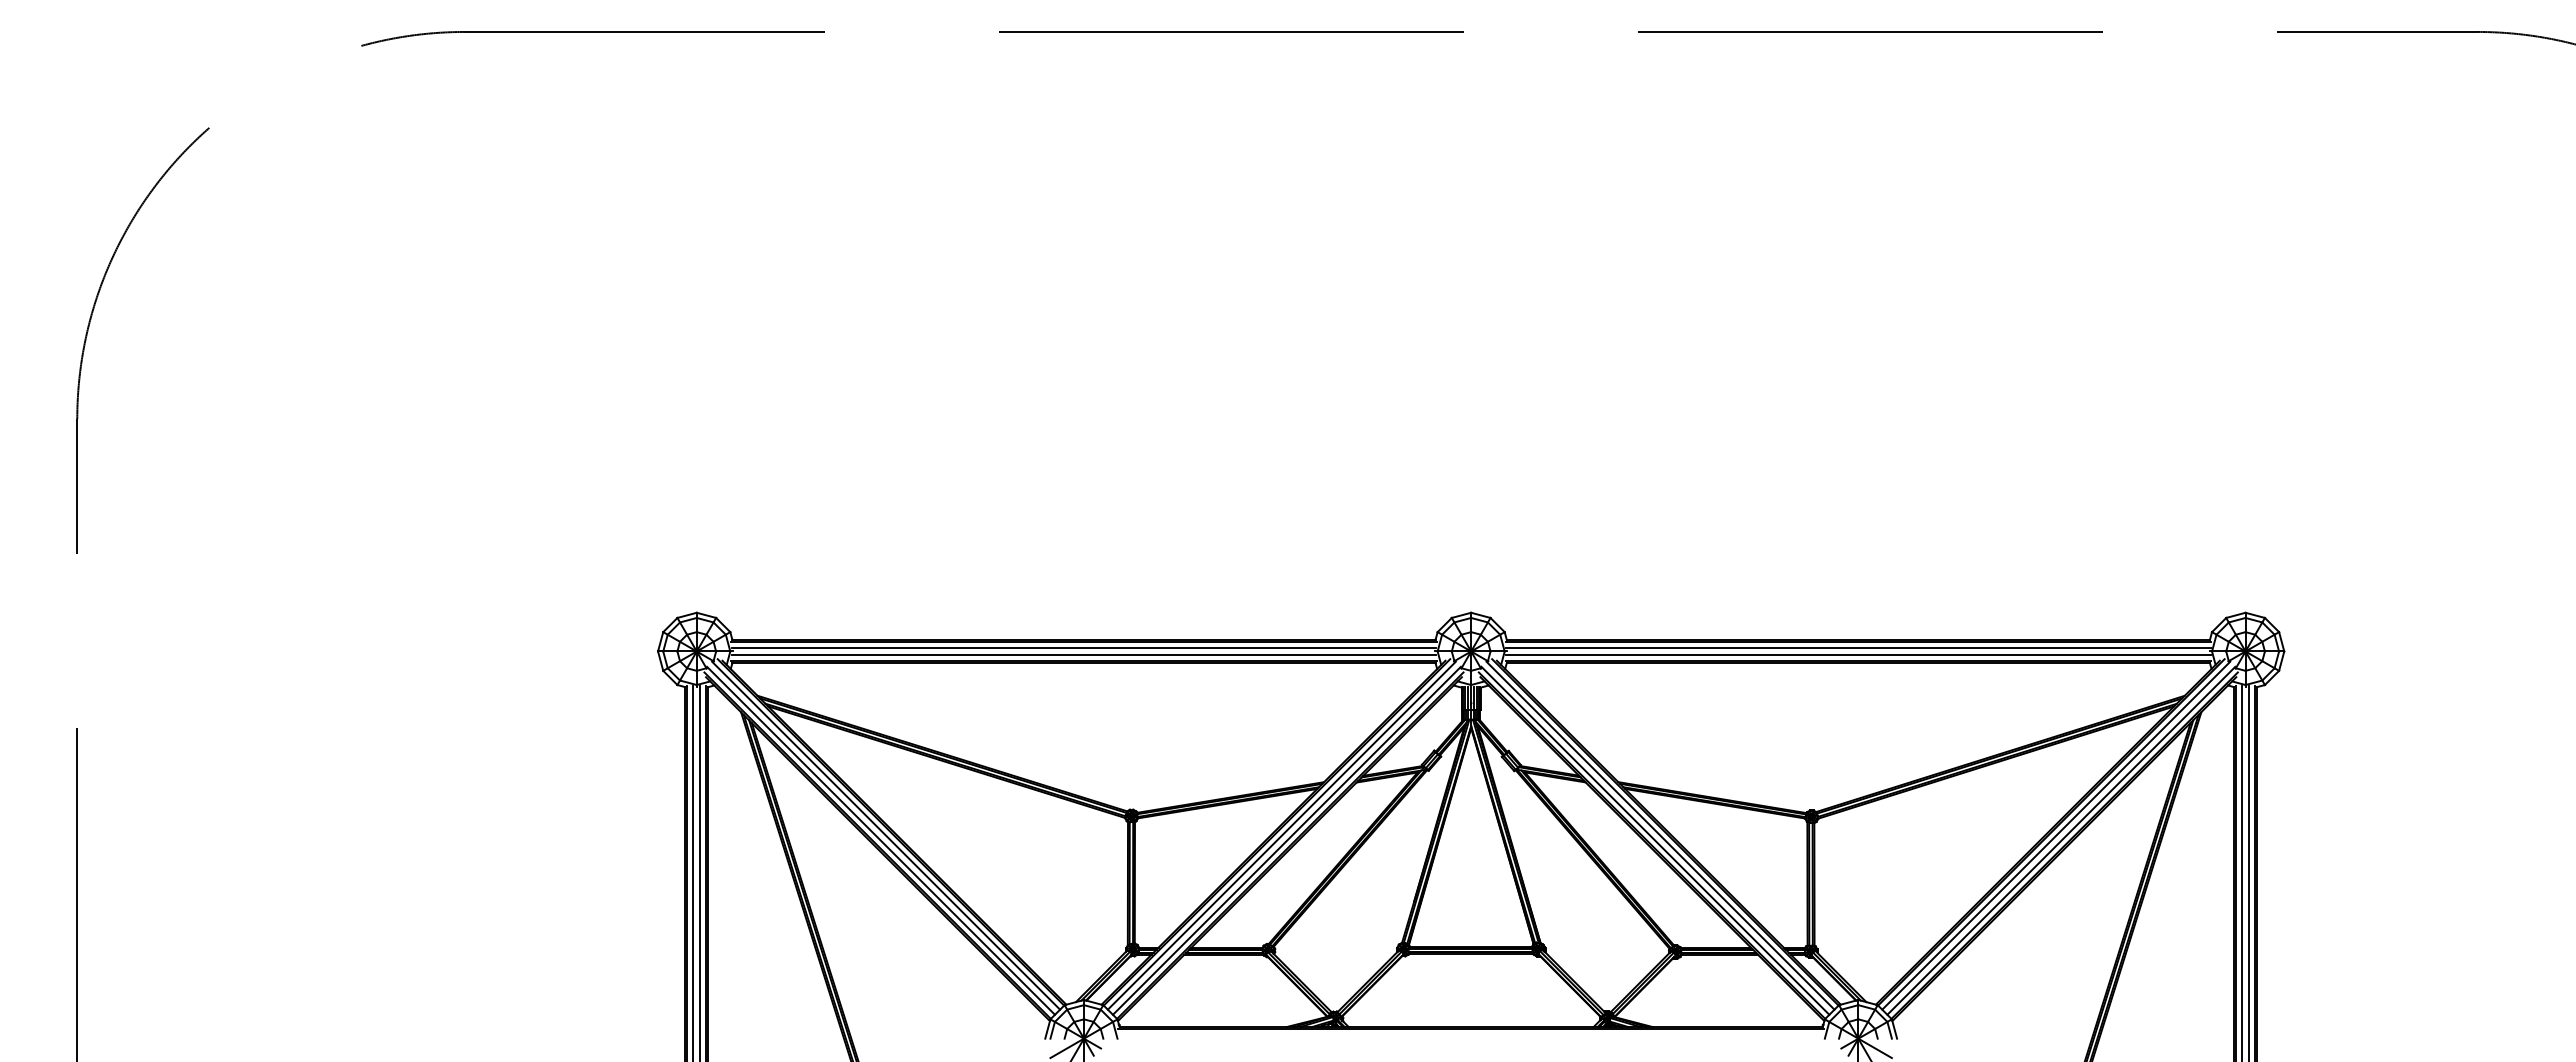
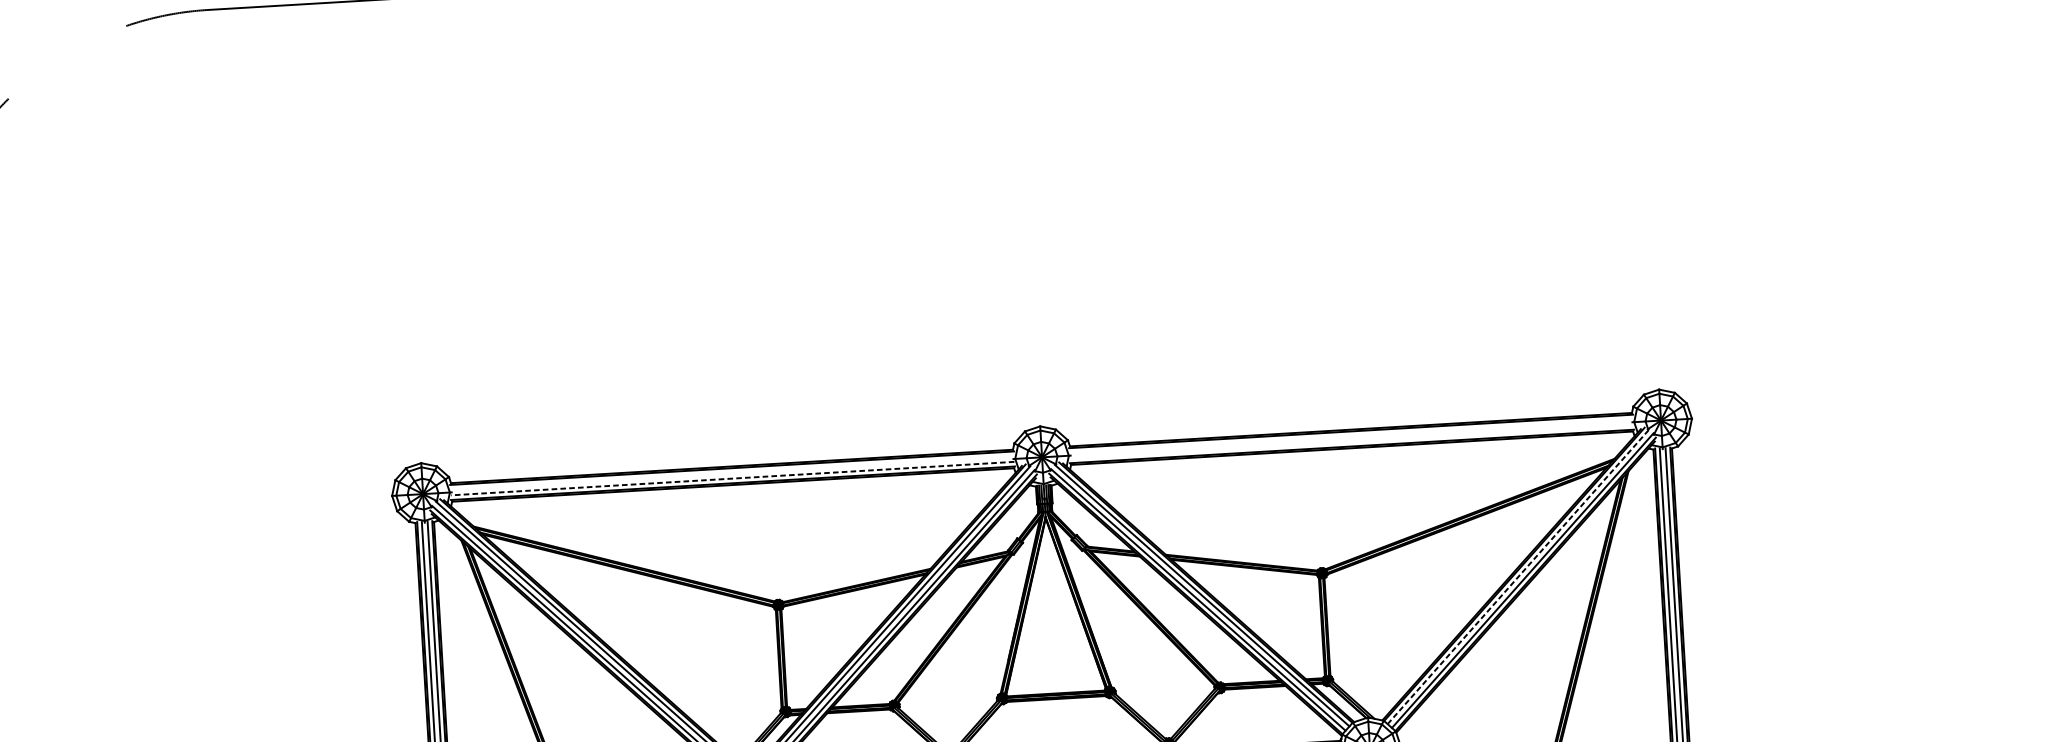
line: (1083, 647) -> (732, 472), removed
line: (1857, 647) -> (1350, 435), removed
line: (1083, 655) -> (732, 478), solid -> dashed
line: (1857, 655) -> (1351, 442), removed
line: (2056, 835) -> (1518, 576), solid -> dashed

